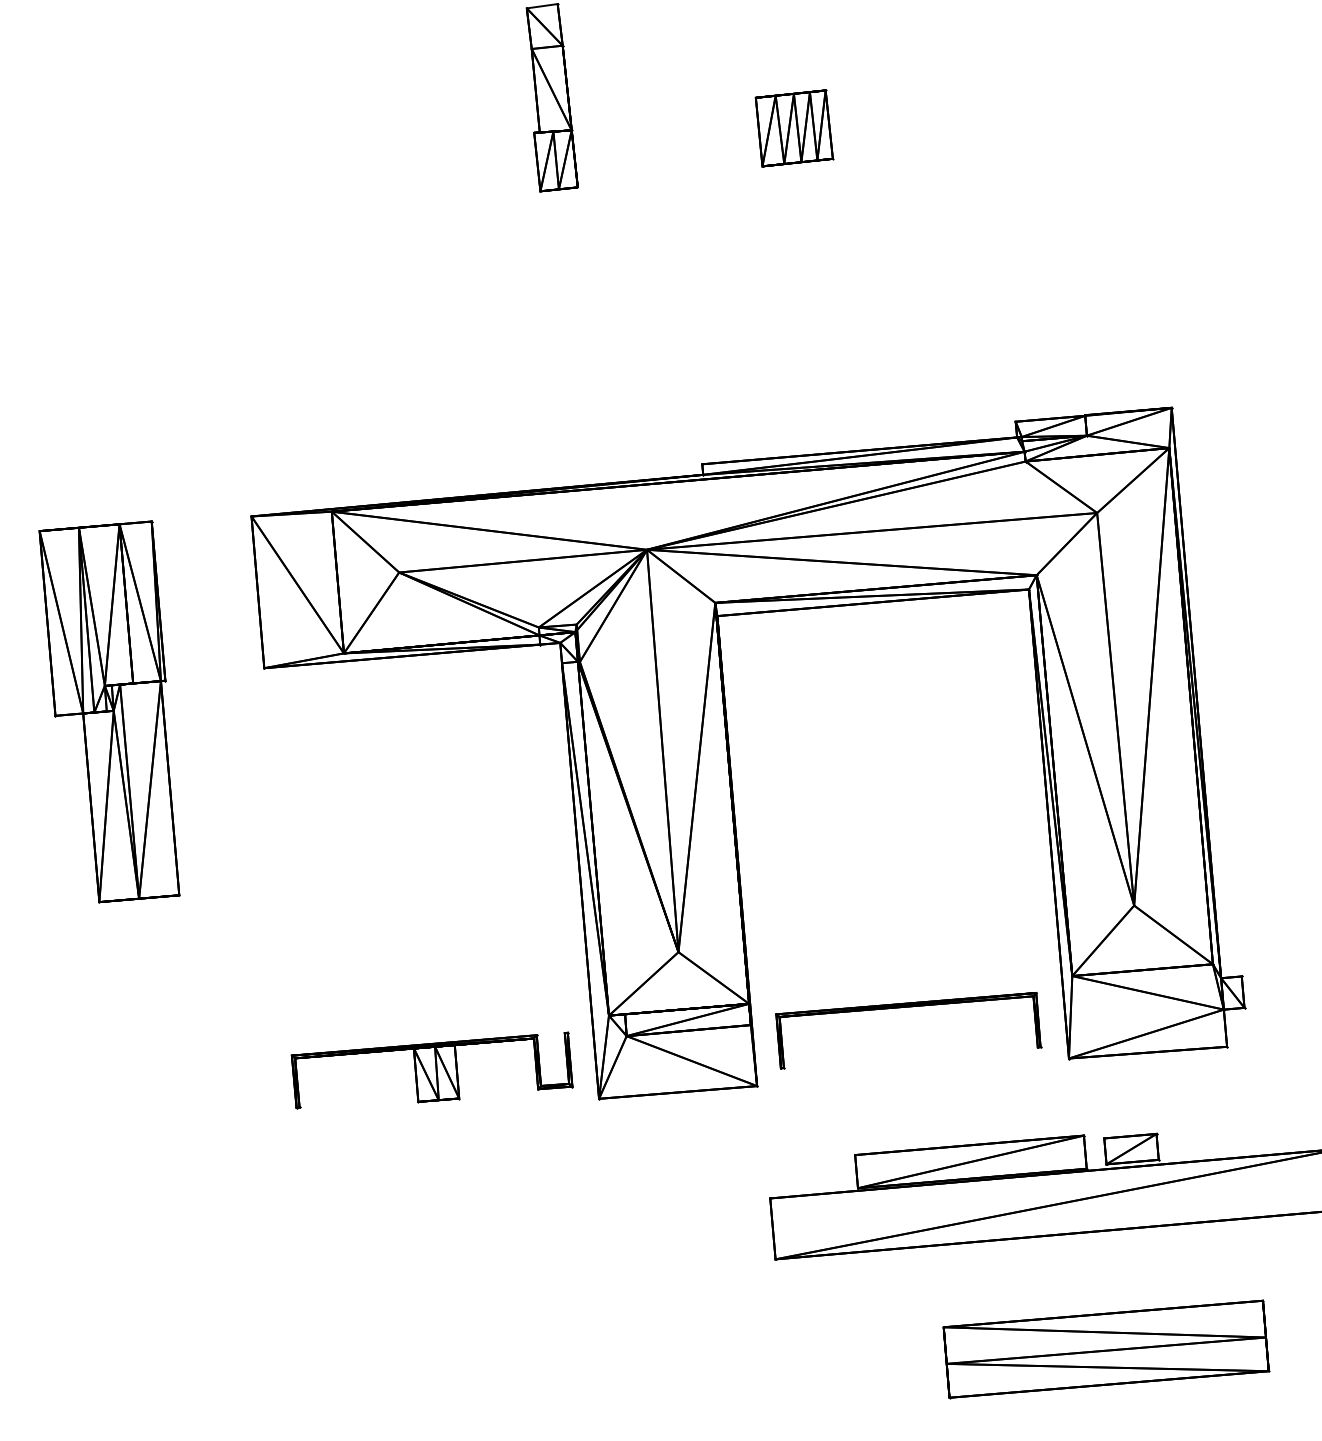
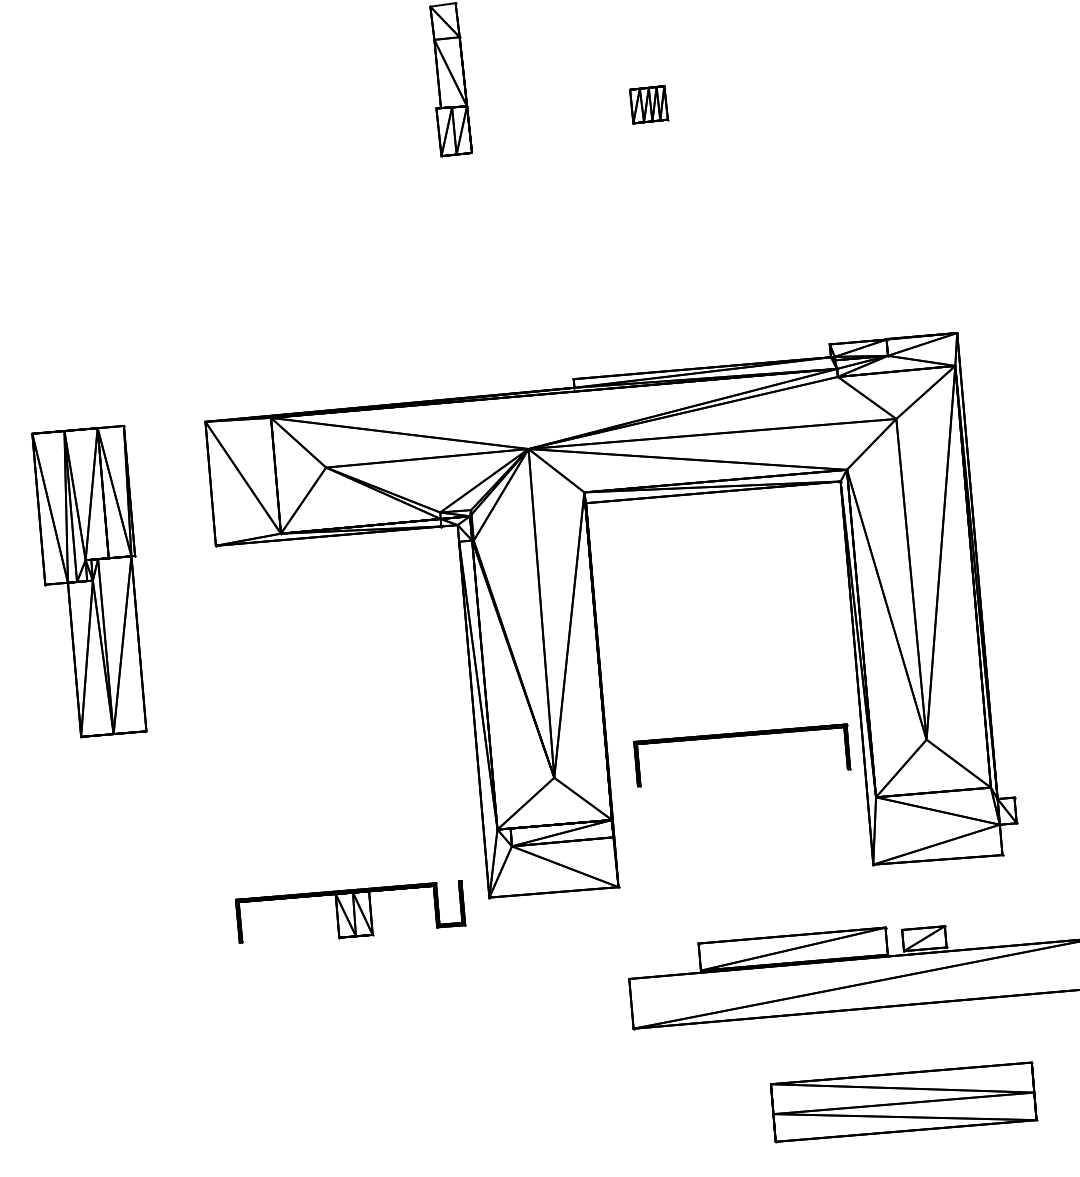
part: (794, 128) -> (649, 104), size x0.6
part: (908, 1007) -> (742, 736), moved
part: (431, 1070) -> (350, 912), moved

